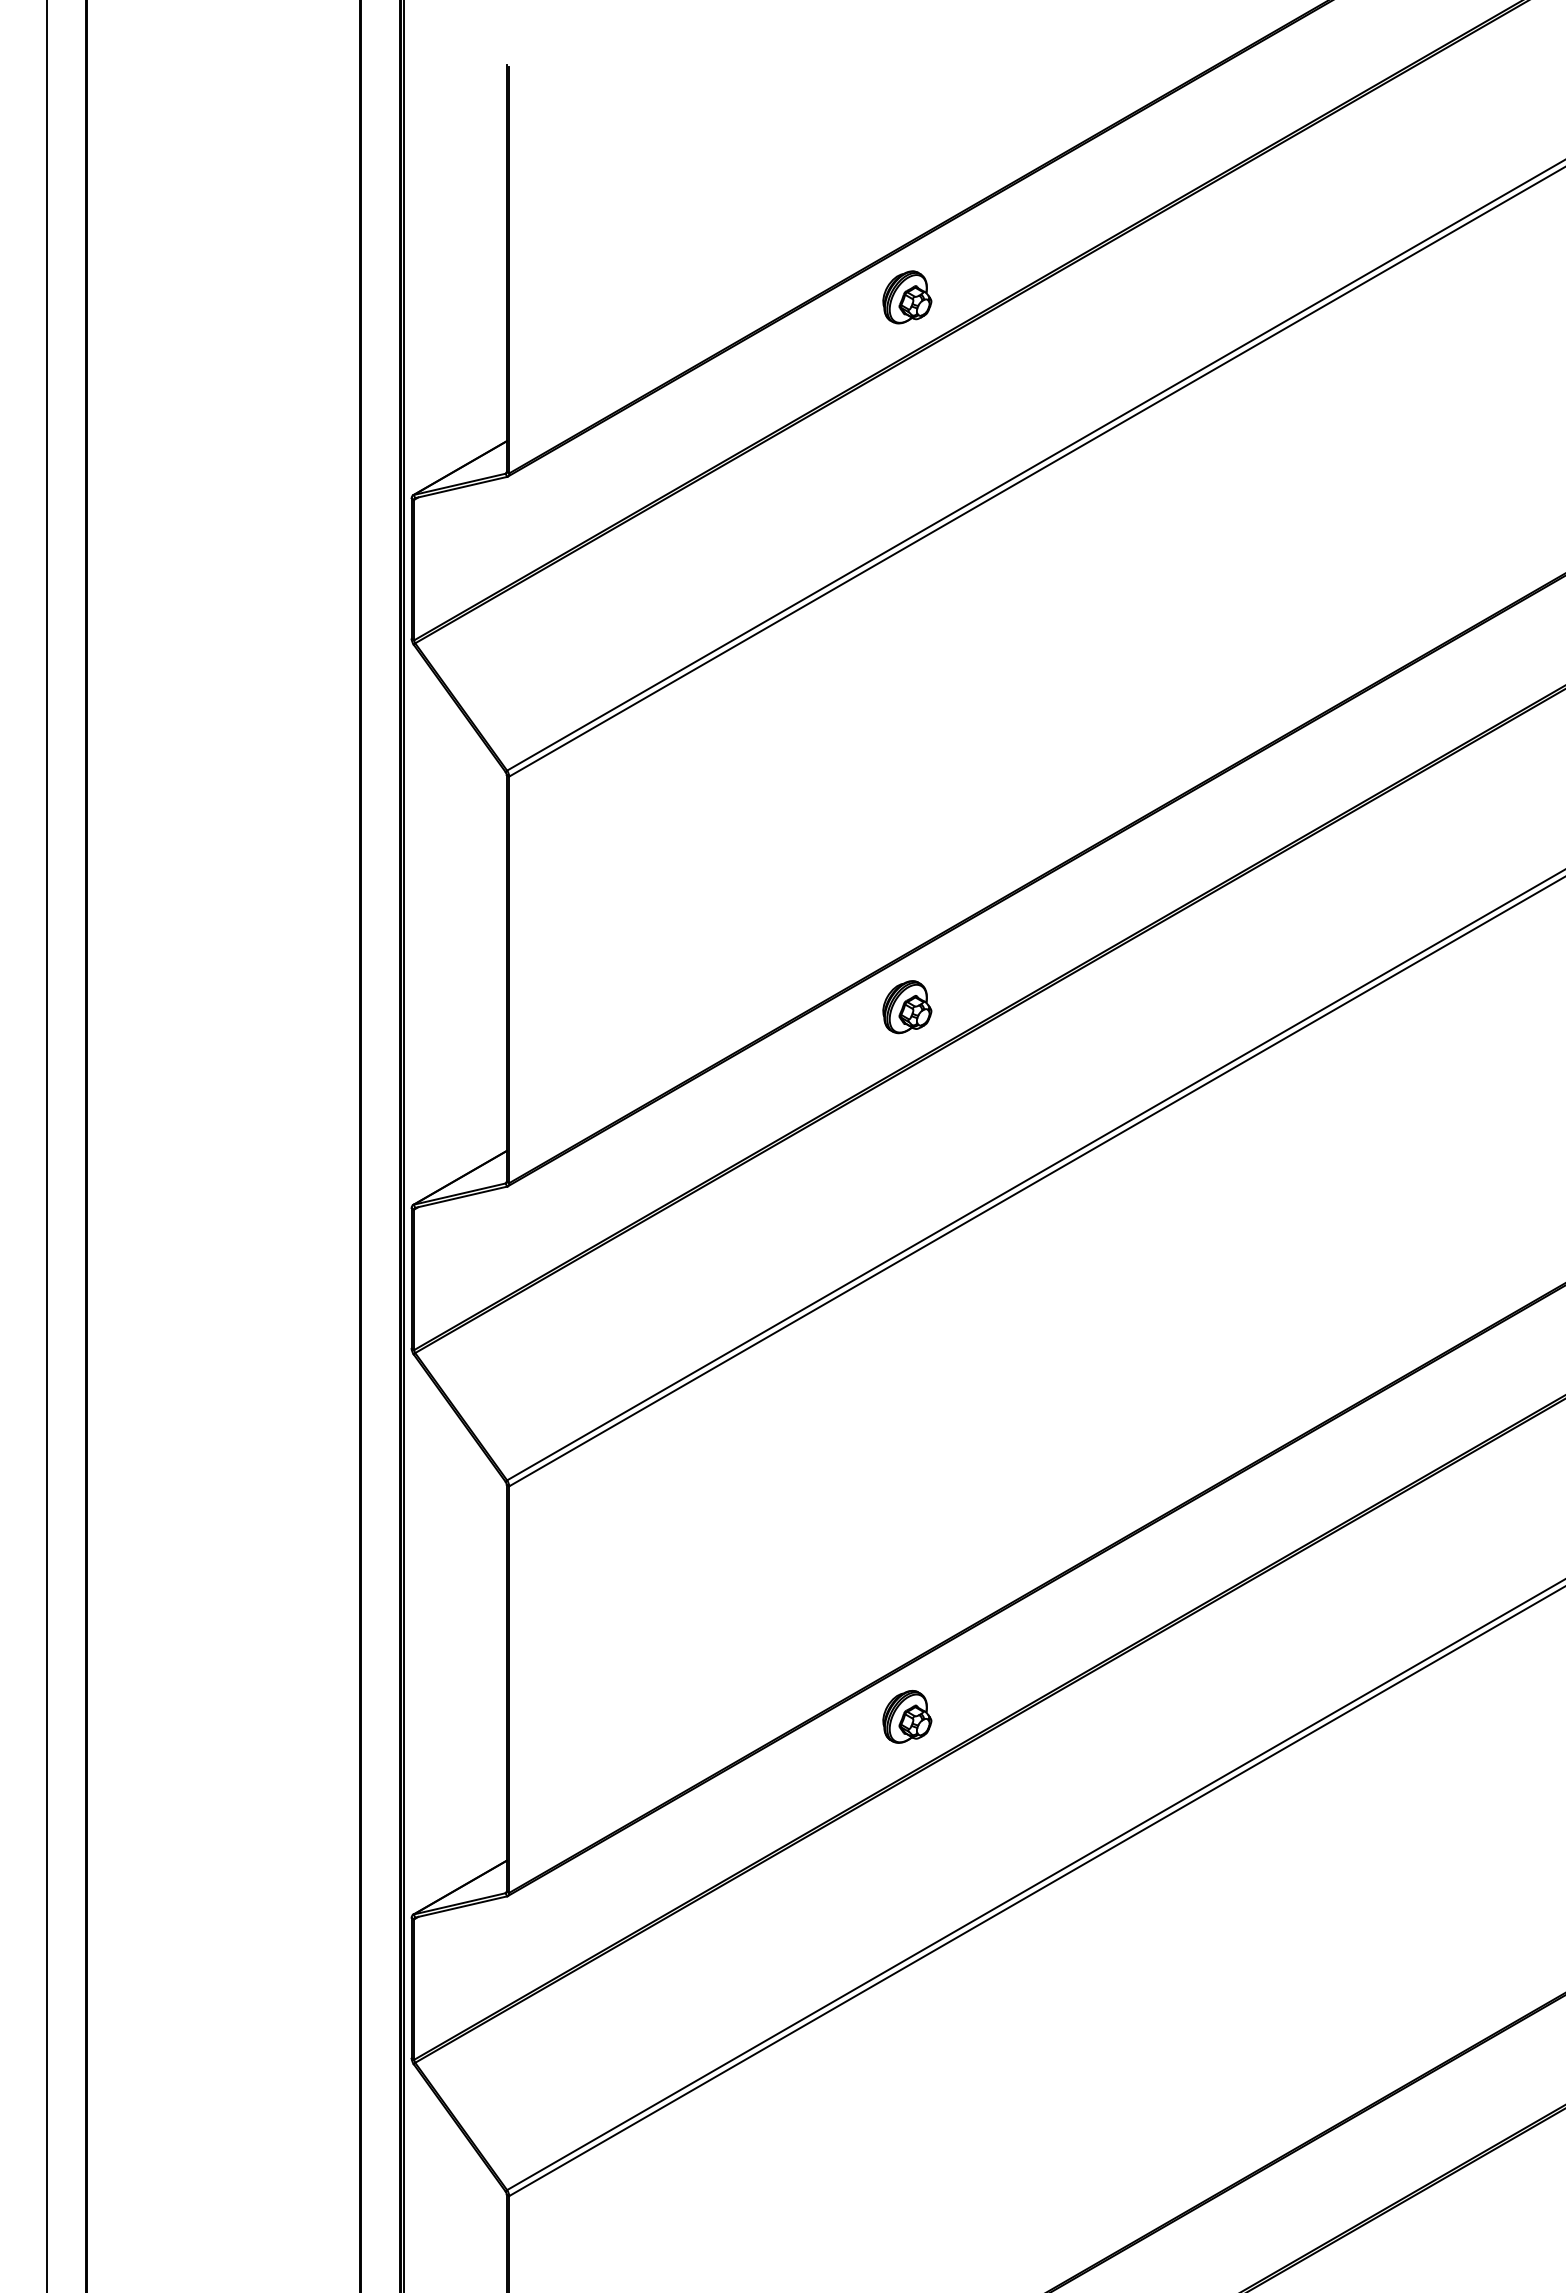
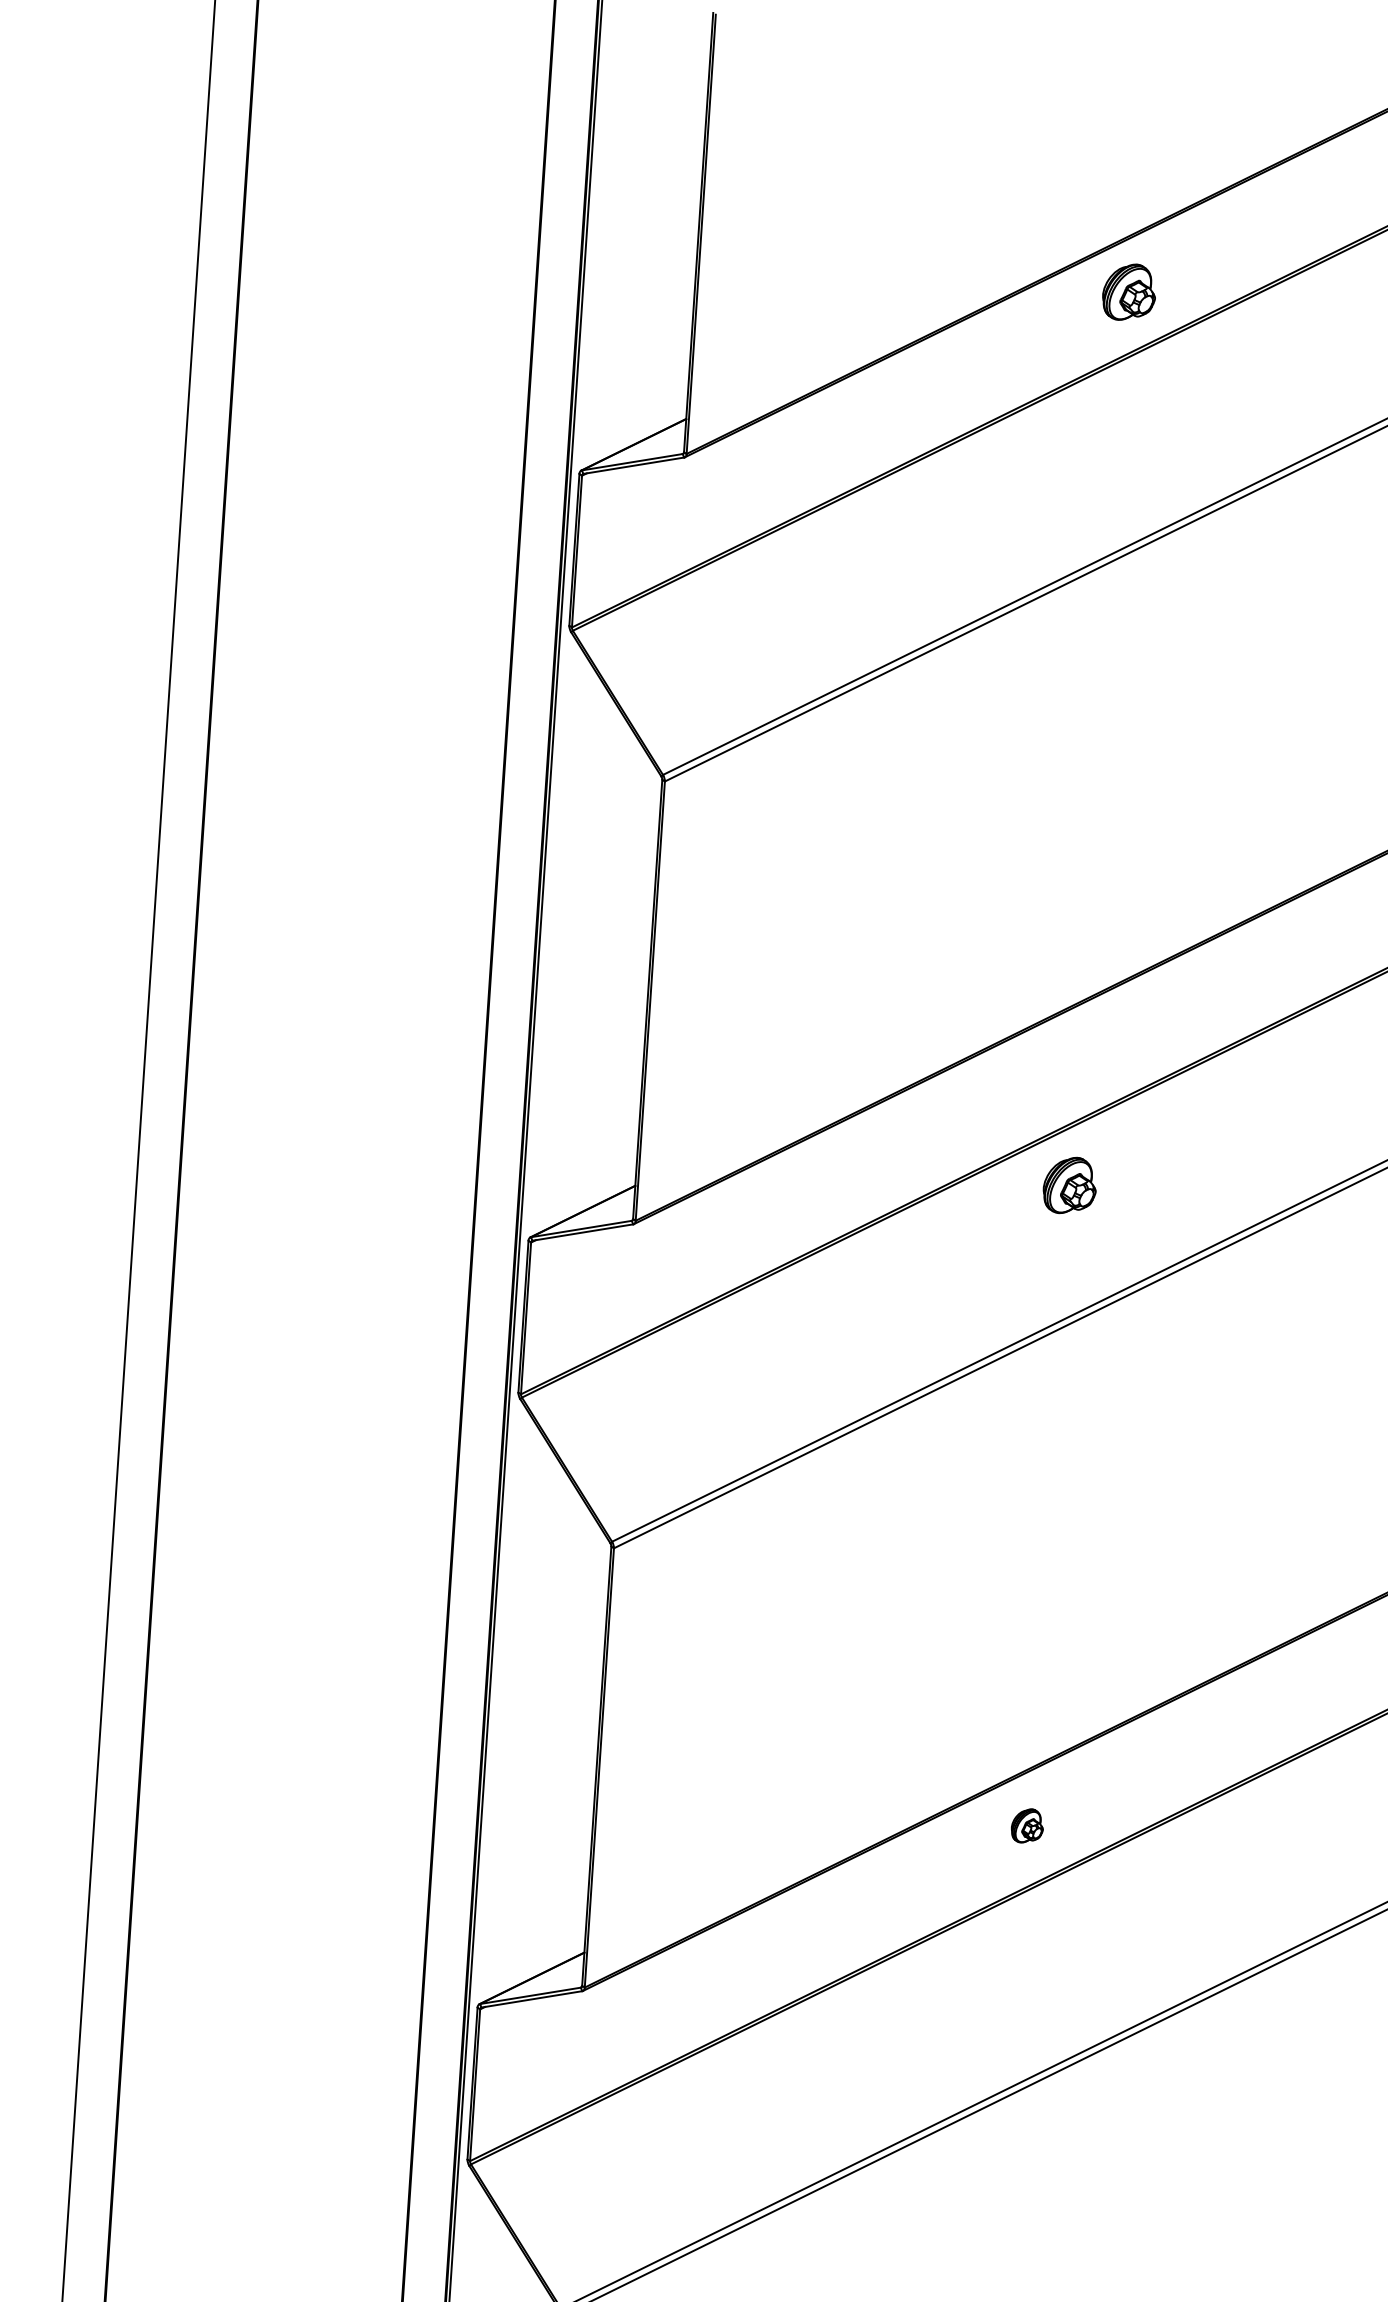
part: (907, 1007) -> (1070, 1185), moved
part: (907, 1716) -> (1027, 1825), size x0.6

